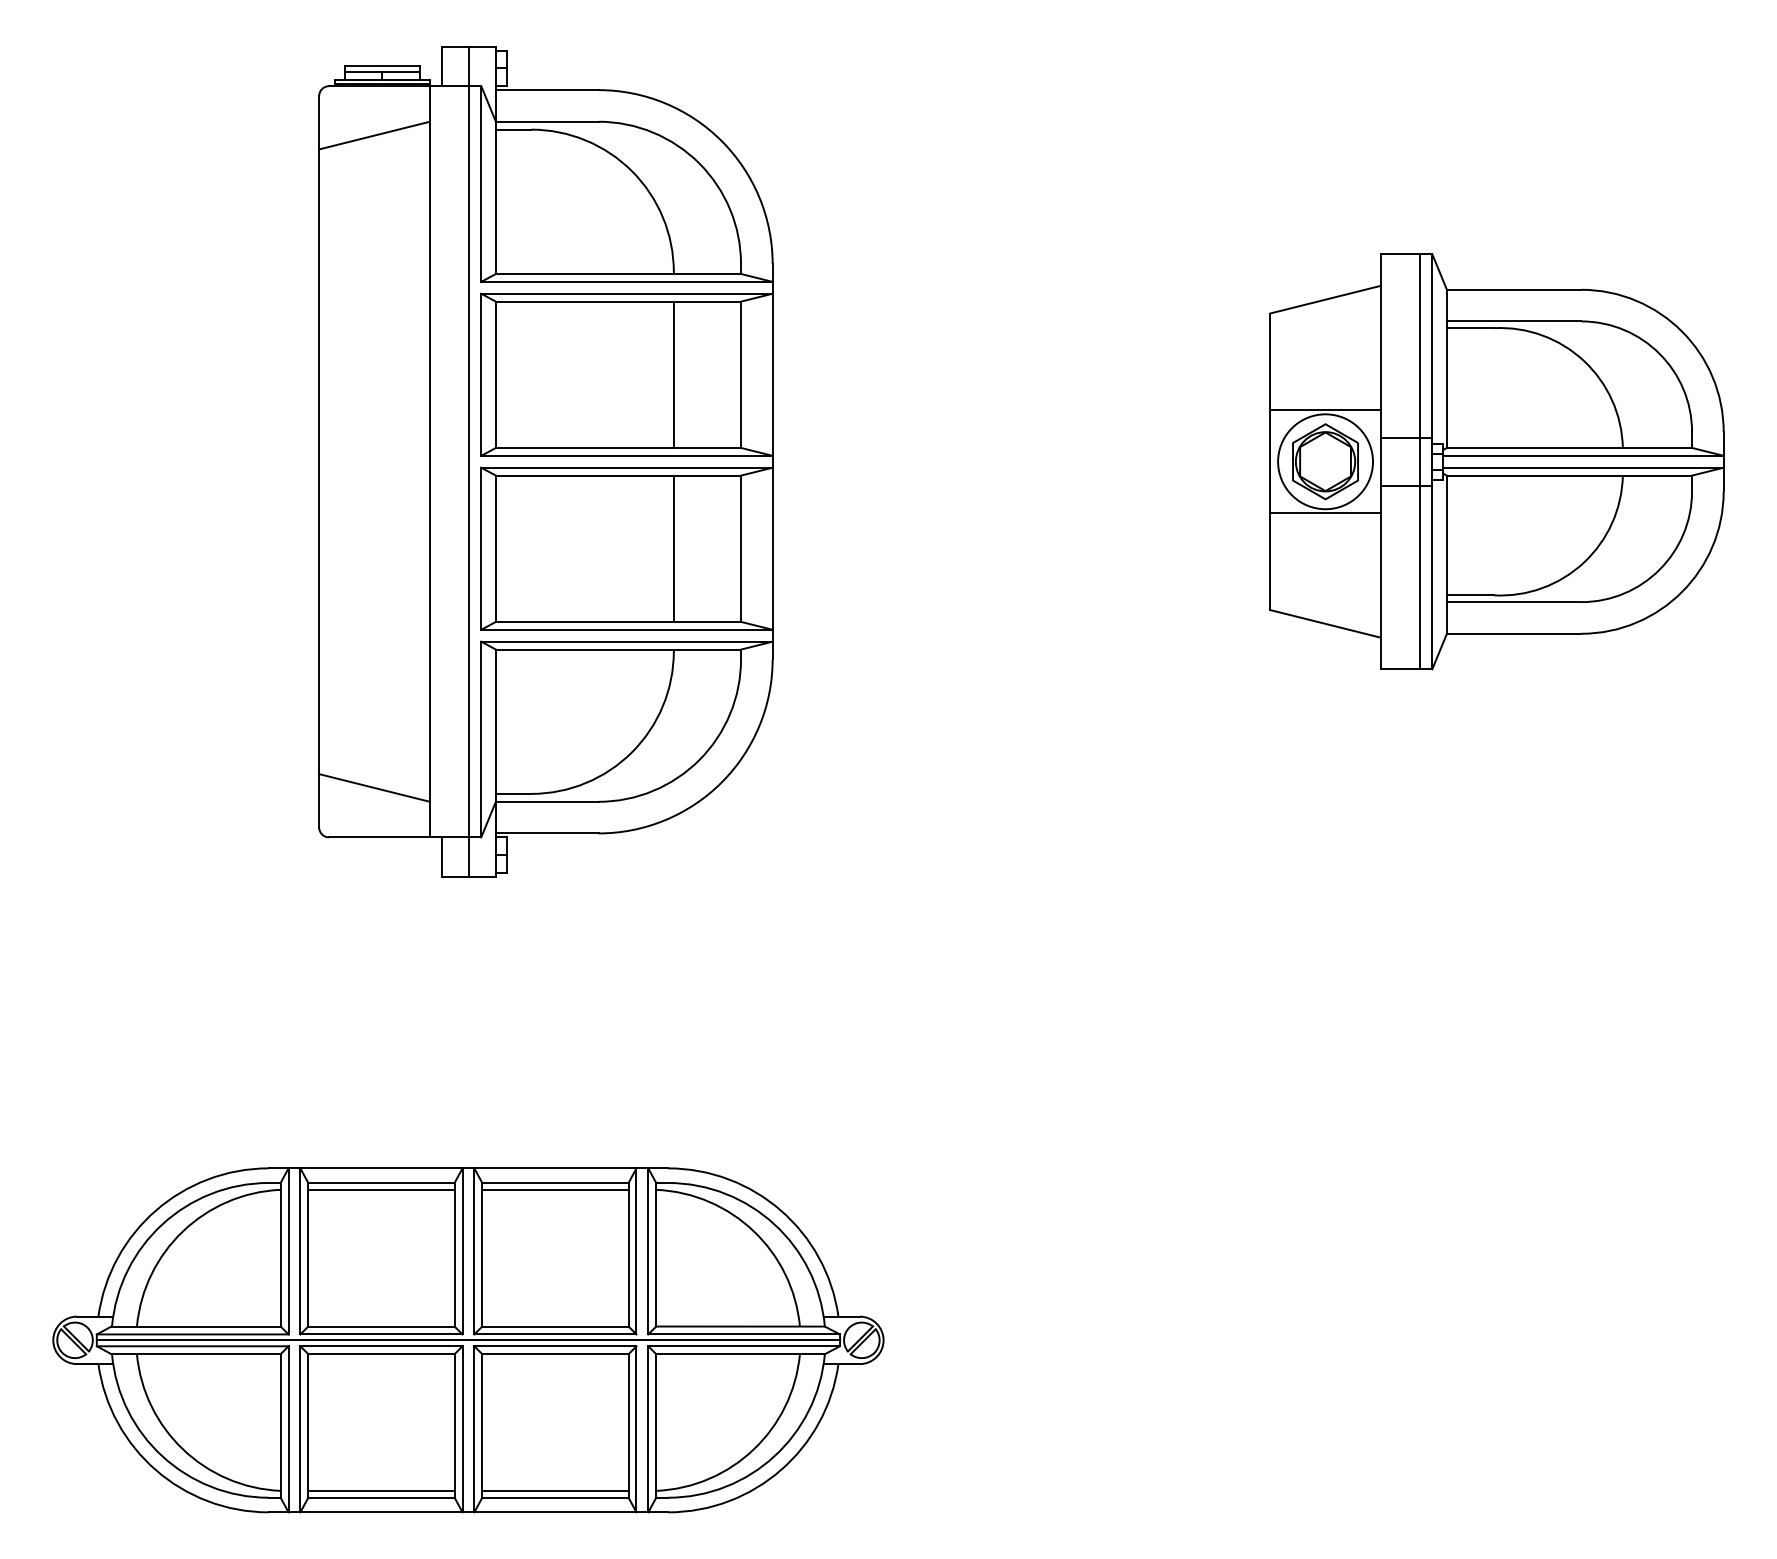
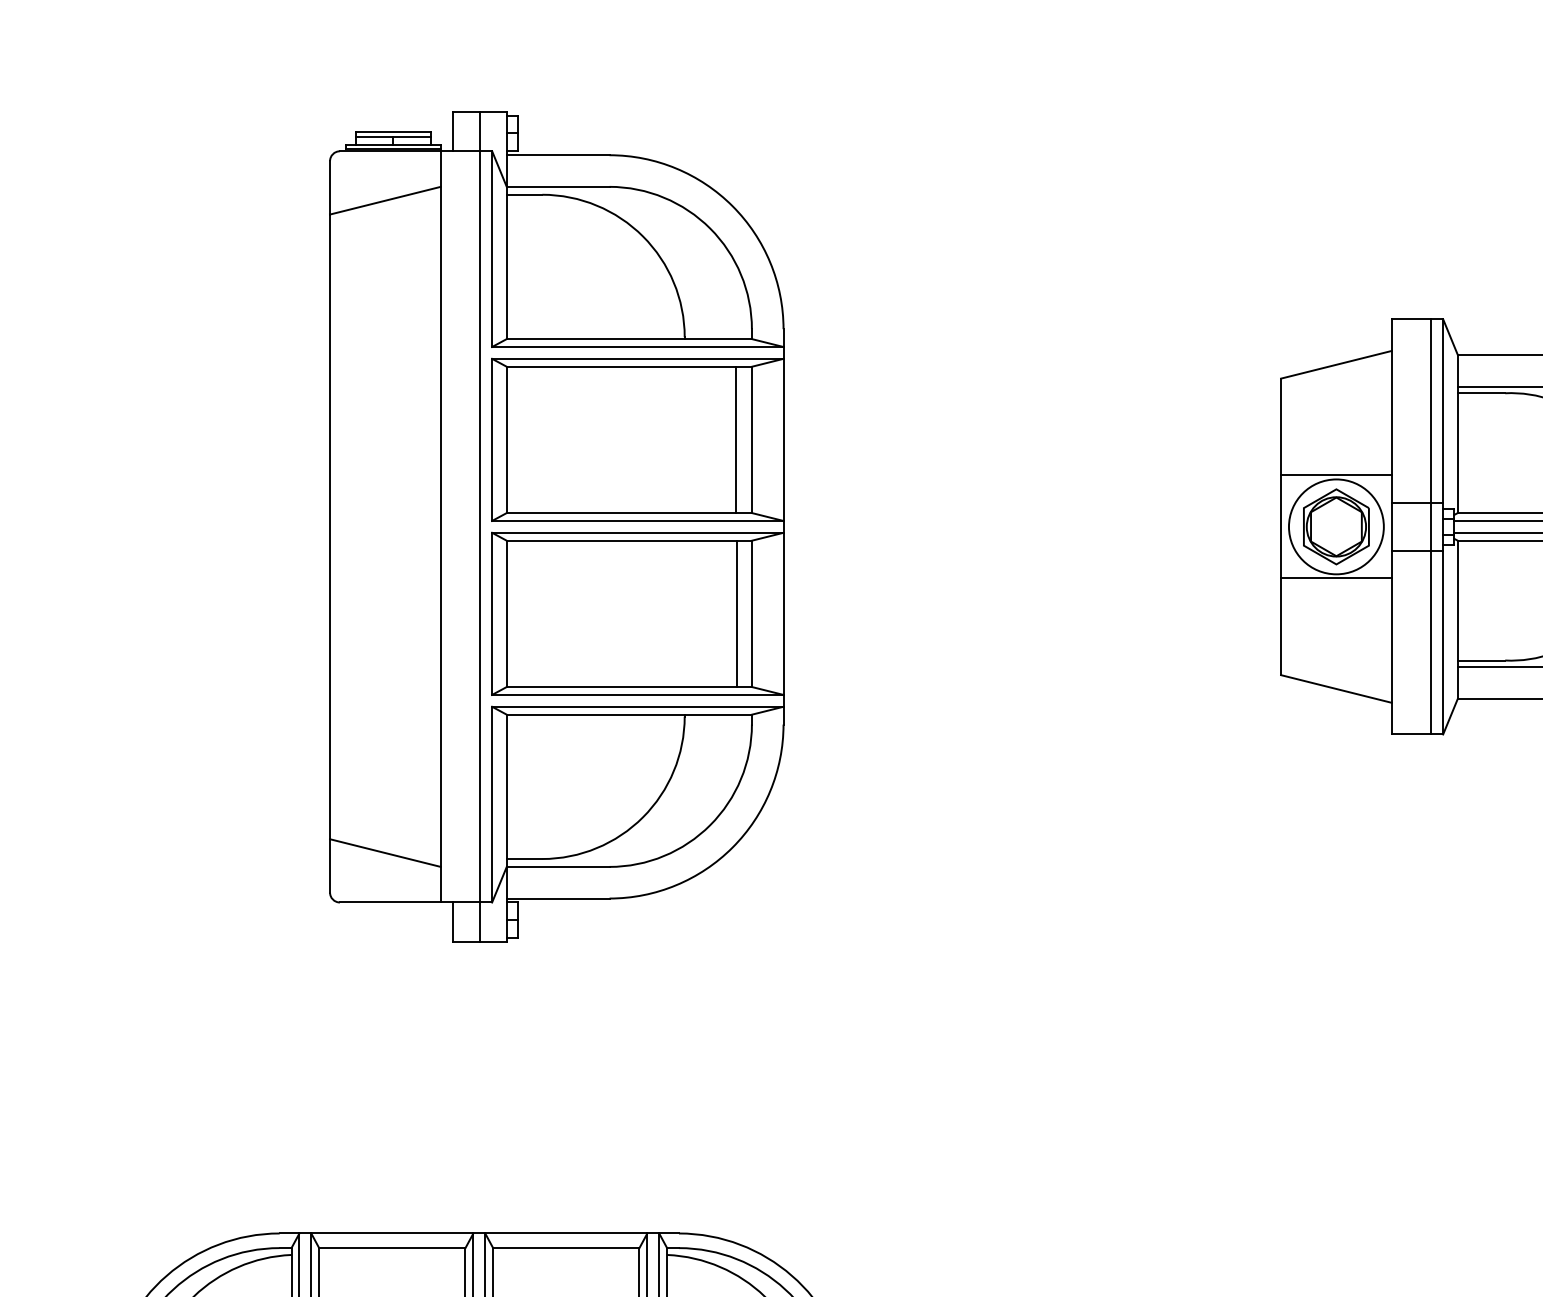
line: (673, 374) -> (735, 439), moved
line: (673, 548) -> (736, 613), moved
line: (381, 1189) -> (392, 1254), removed
line: (555, 1189) -> (566, 1254), removed

